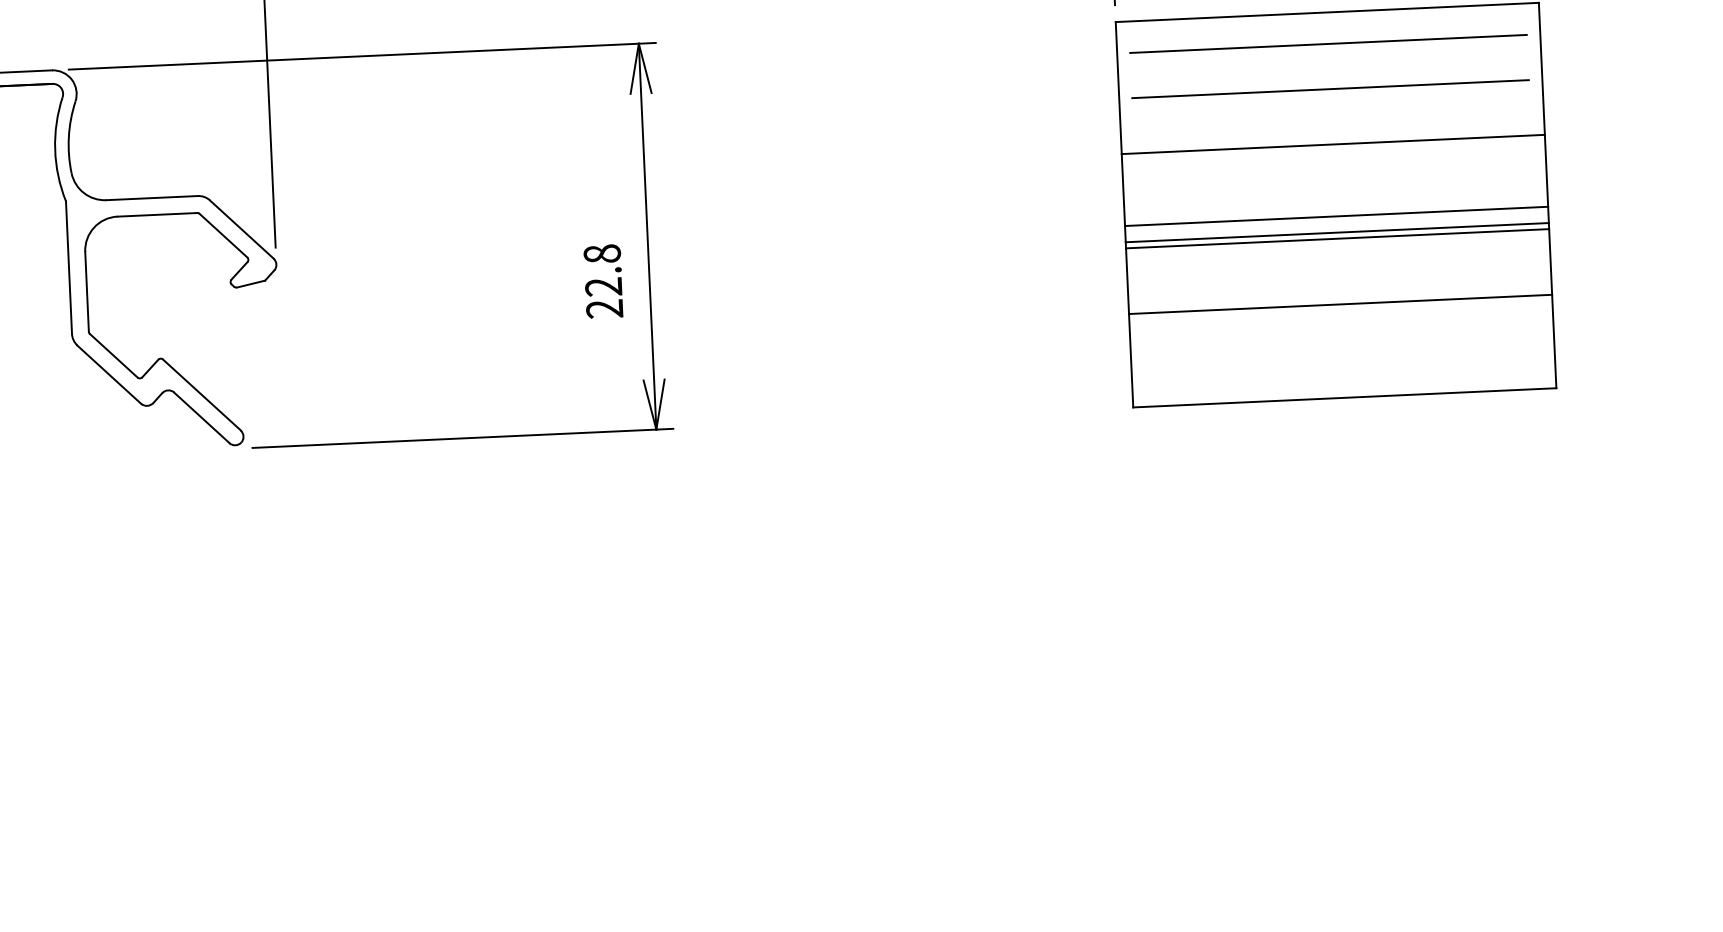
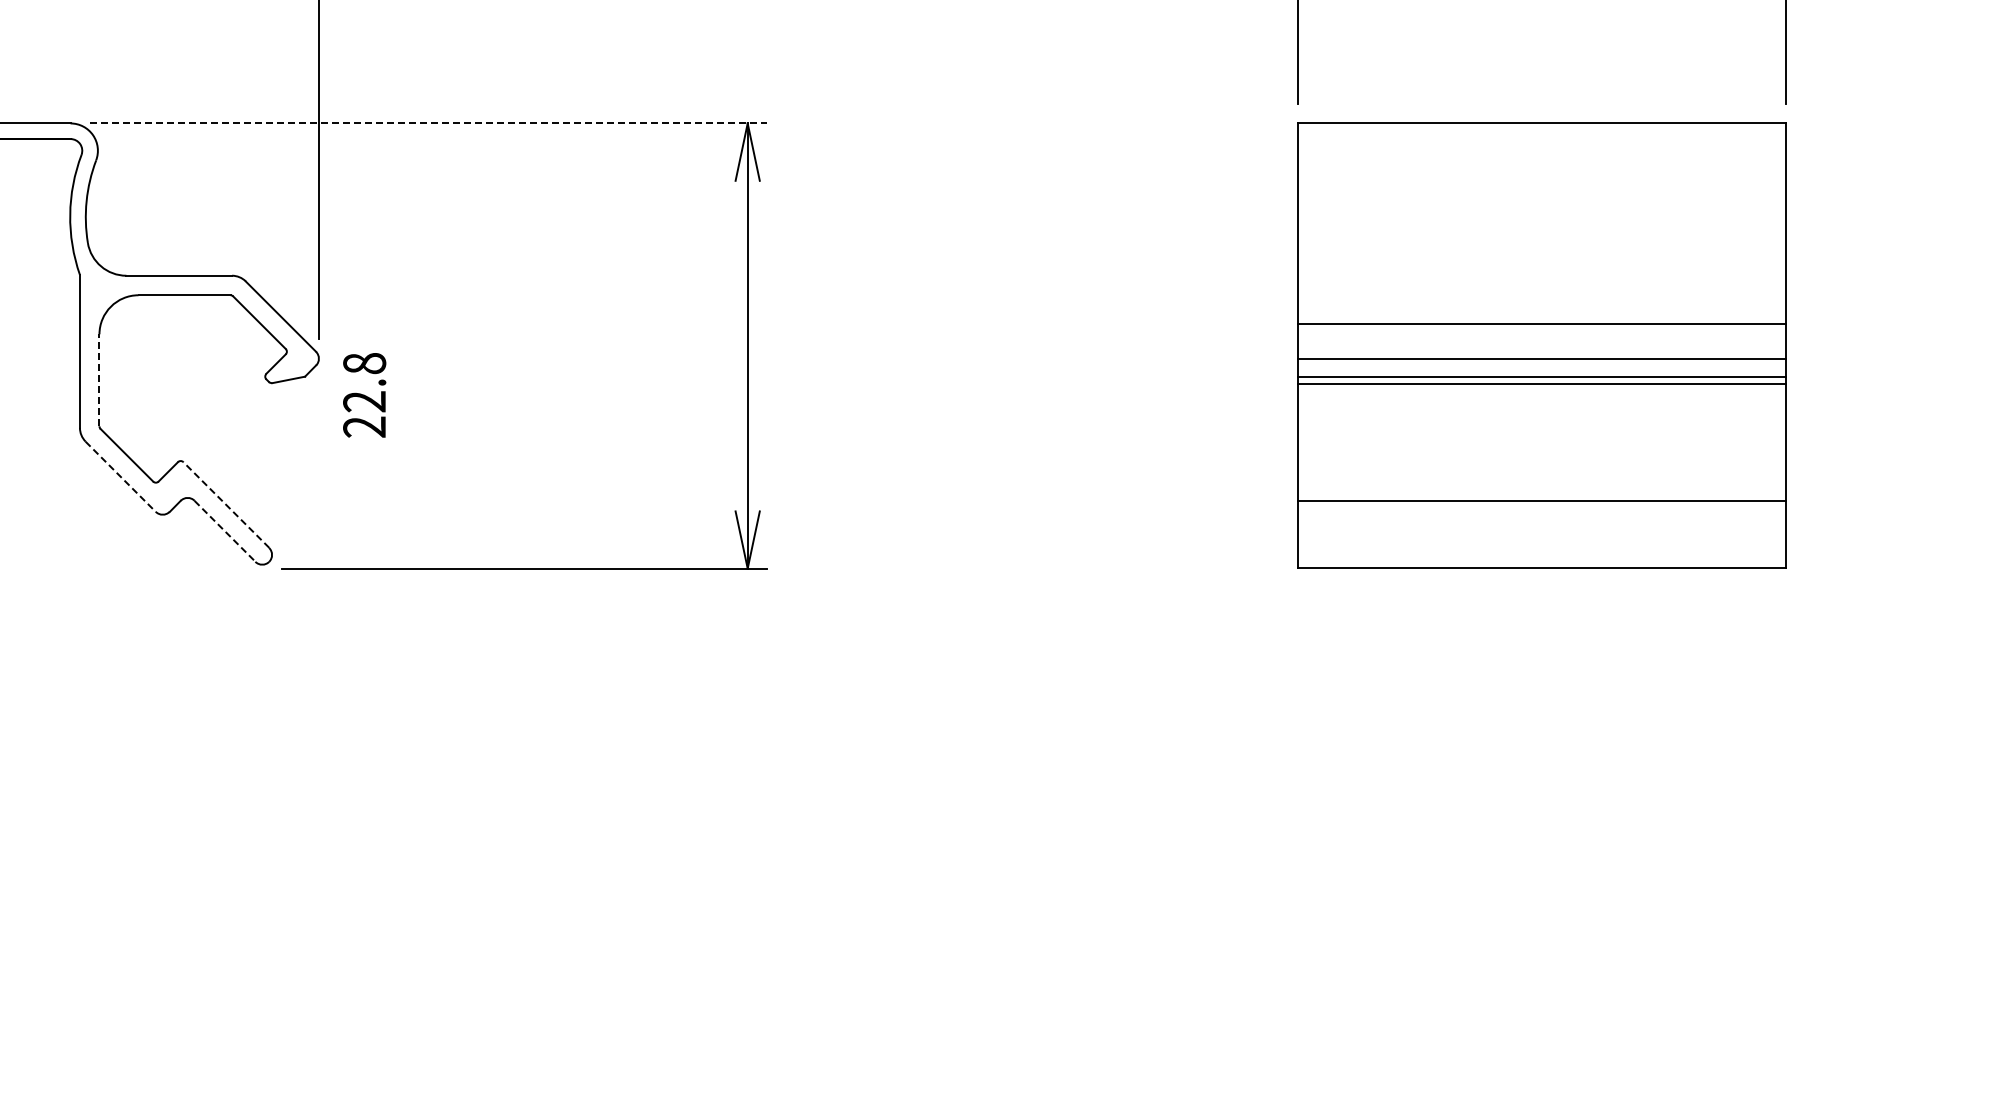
line: (1328, 43) -> (1541, 159), removed
line: (362, 56) -> (428, 123), solid -> dashed
line: (1330, 88) -> (1541, 211), removed
line: (1332, 144) -> (1541, 323), moved
text: (603, 281) -> (364, 395), moved
line: (87, 292) -> (99, 380), solid -> dashed
line: (1340, 304) -> (1541, 501), moved
line: (109, 374) -> (120, 476), solid -> dashed
line: (202, 395) -> (226, 505), solid -> dashed
line: (202, 417) -> (225, 531), solid -> dashed

